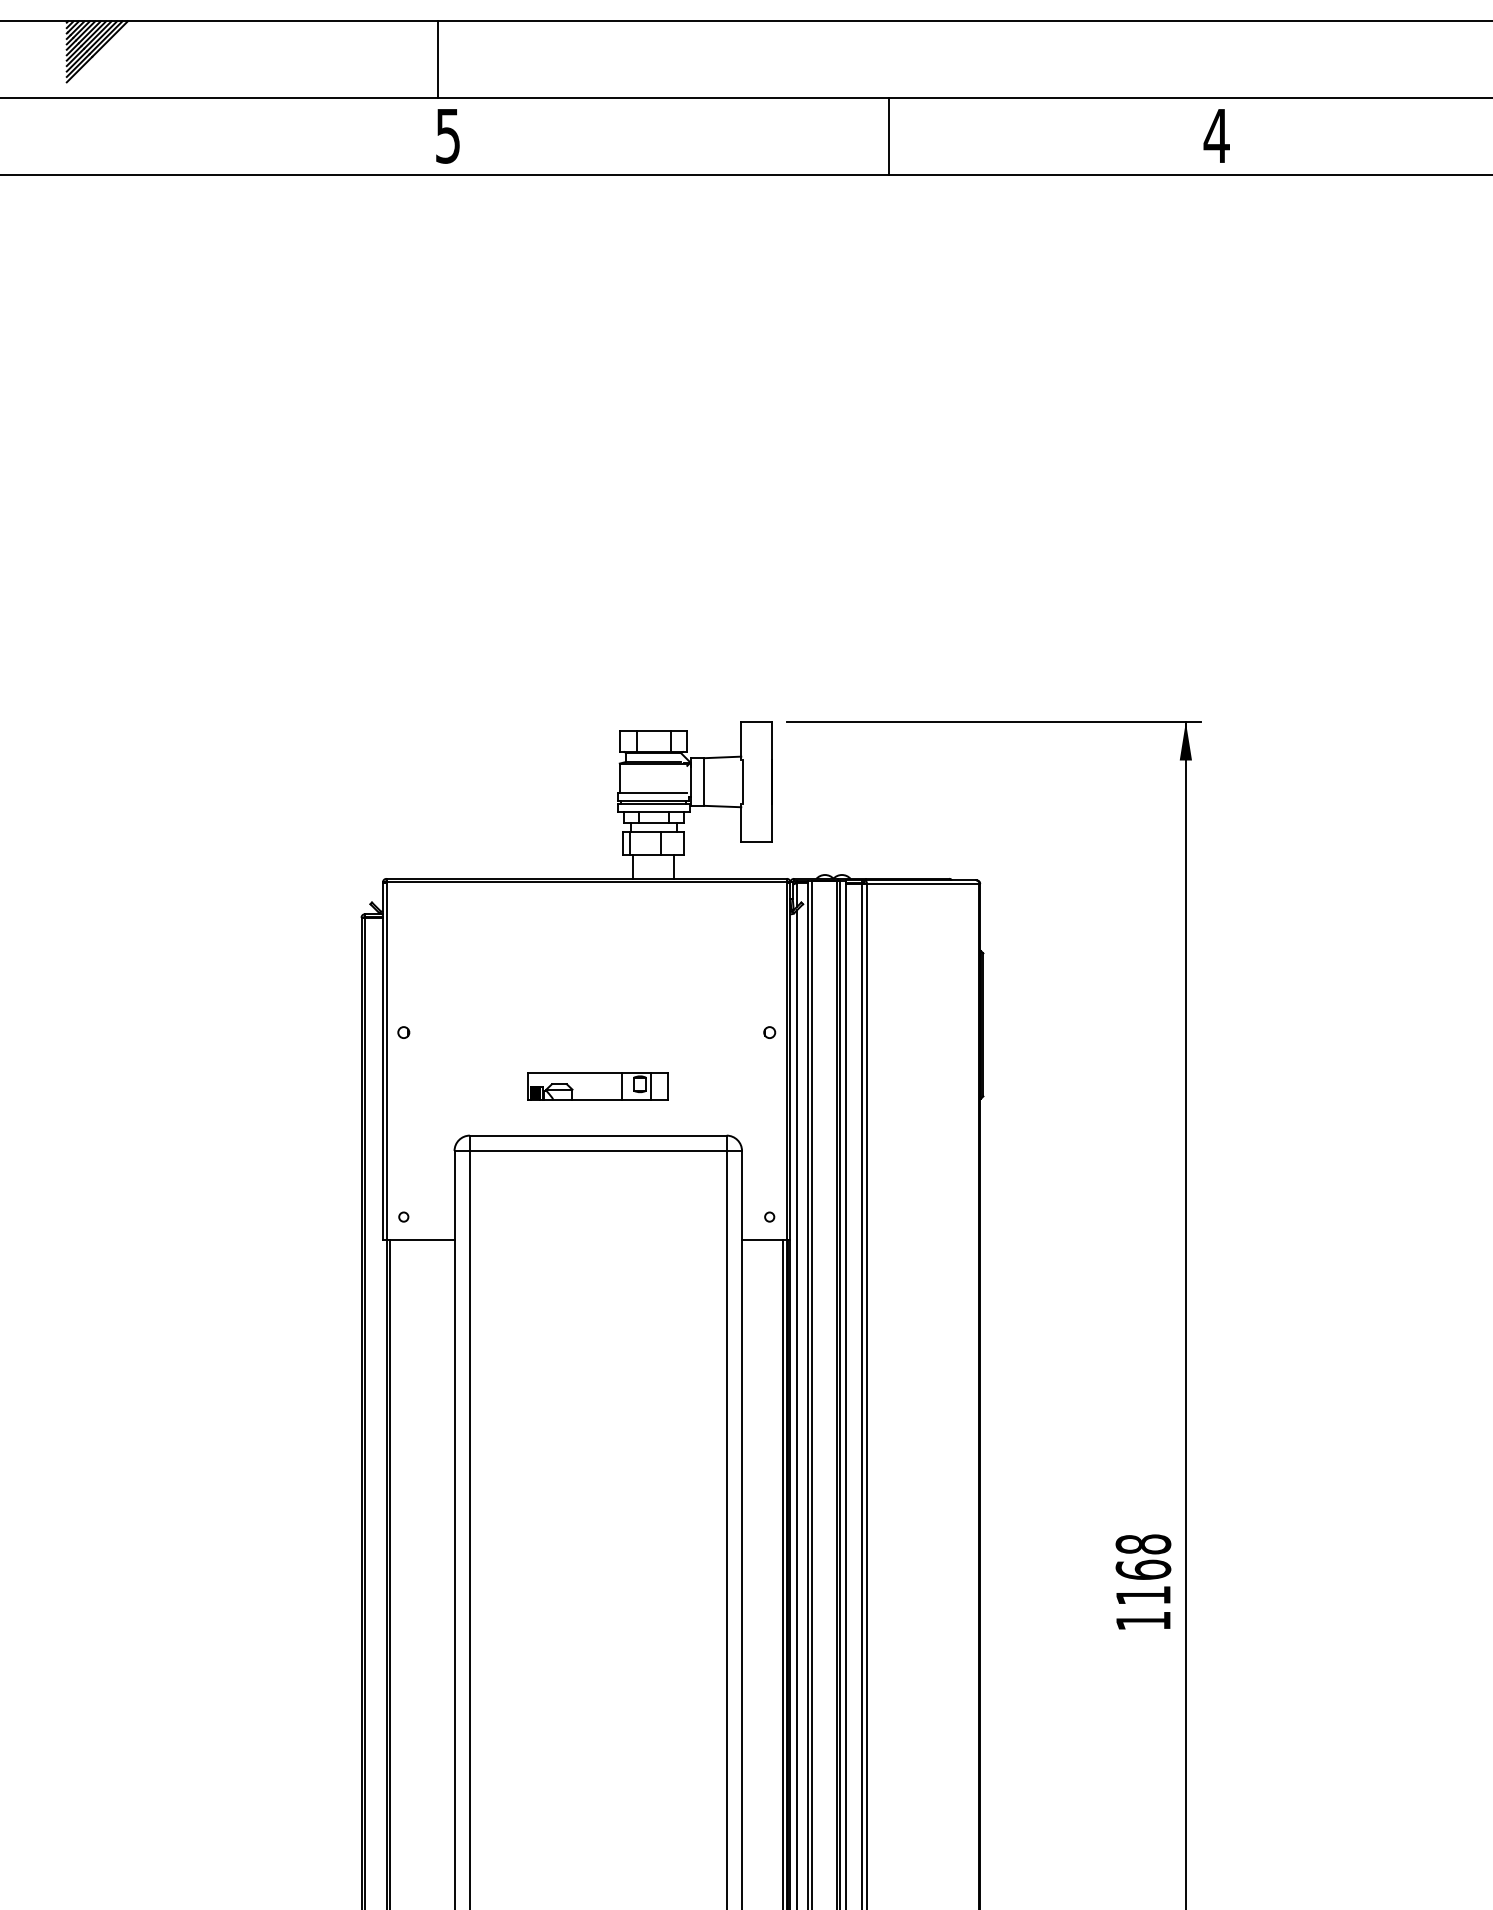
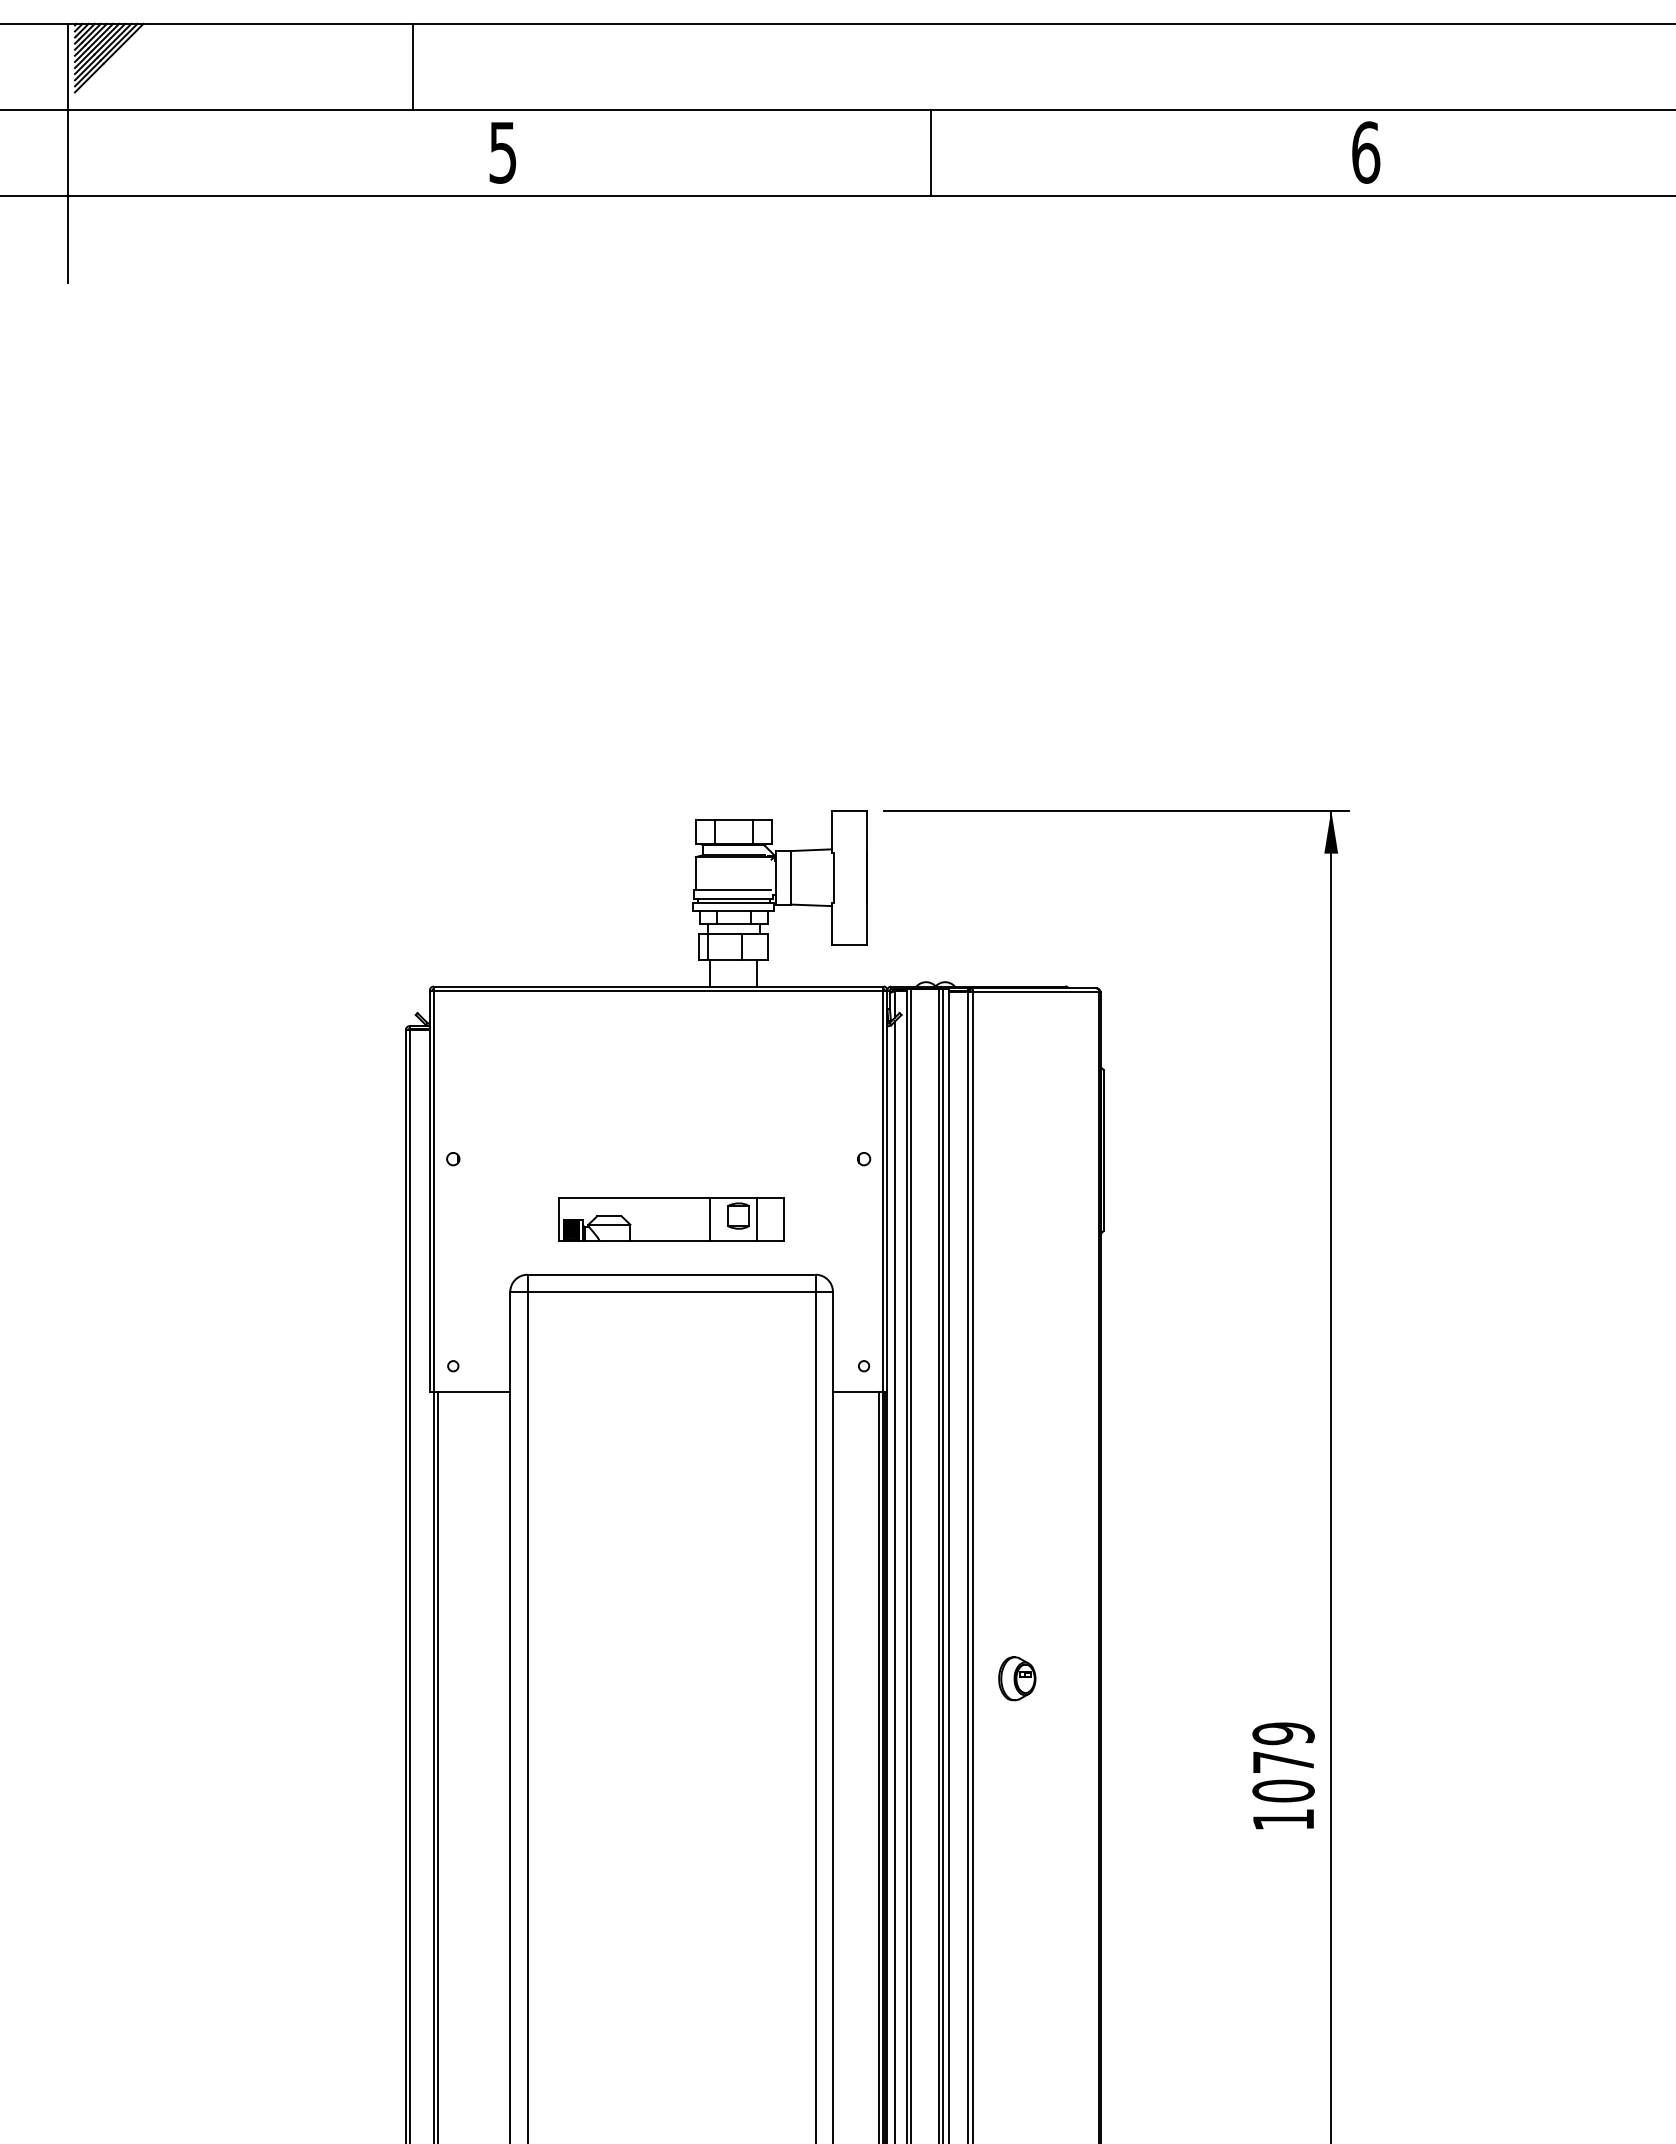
line: (437, 59) -> (412, 66), moved
text: (1216, 135) -> (1365, 152), 4 -> 6
line: (60, 136) -> (67, 153), added
line: (889, 136) -> (931, 153), moved
part: (597, 1086) -> (670, 1219), size x1.43
part: (906, 1495) -> (1017, 1678), added
text: (1143, 1569) -> (1283, 1761), 1168 -> 1079

